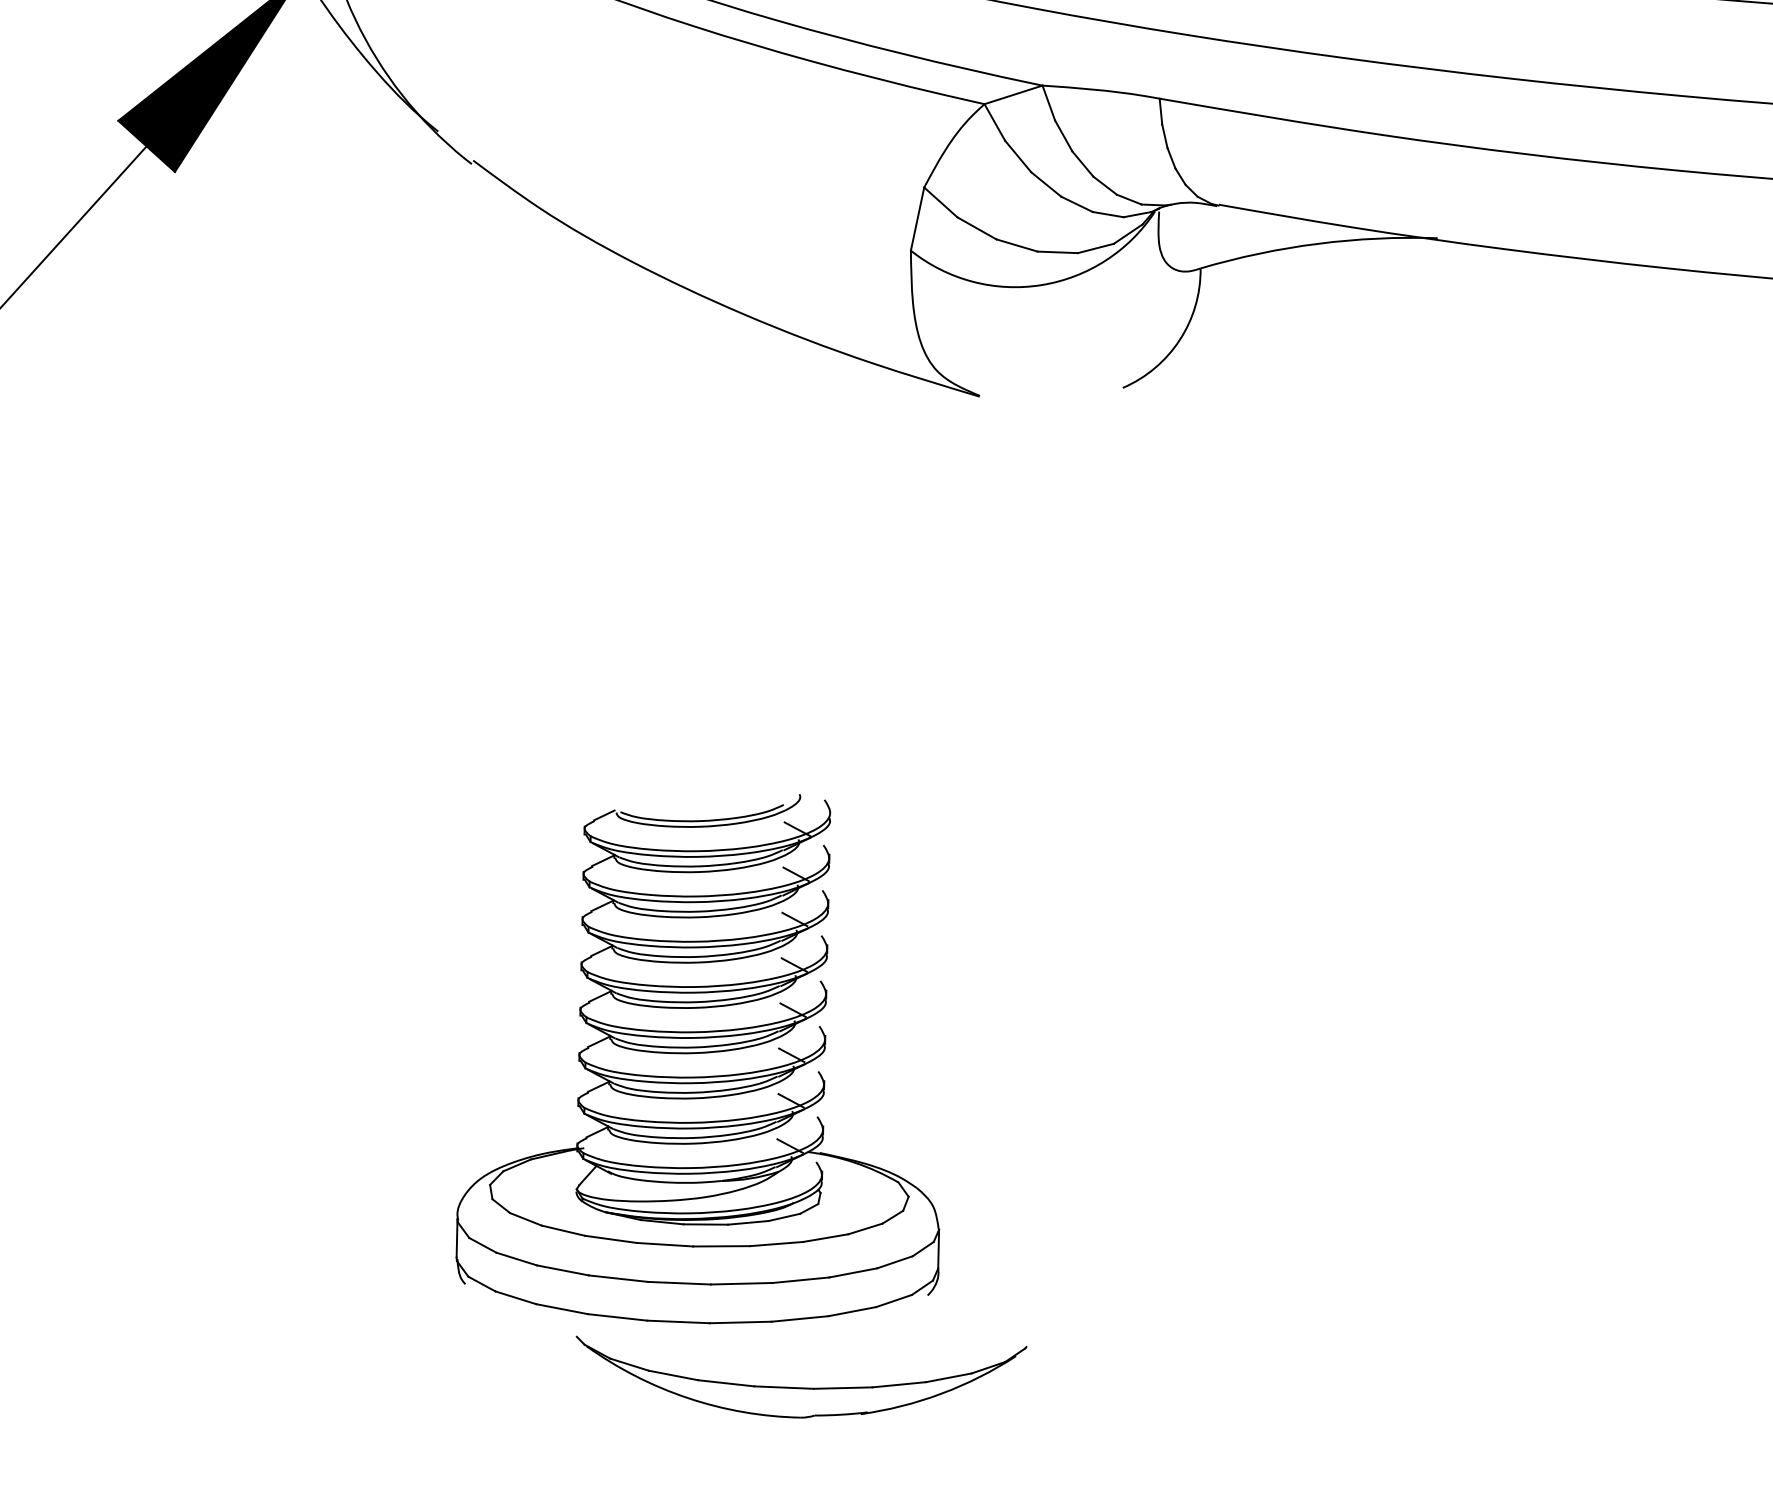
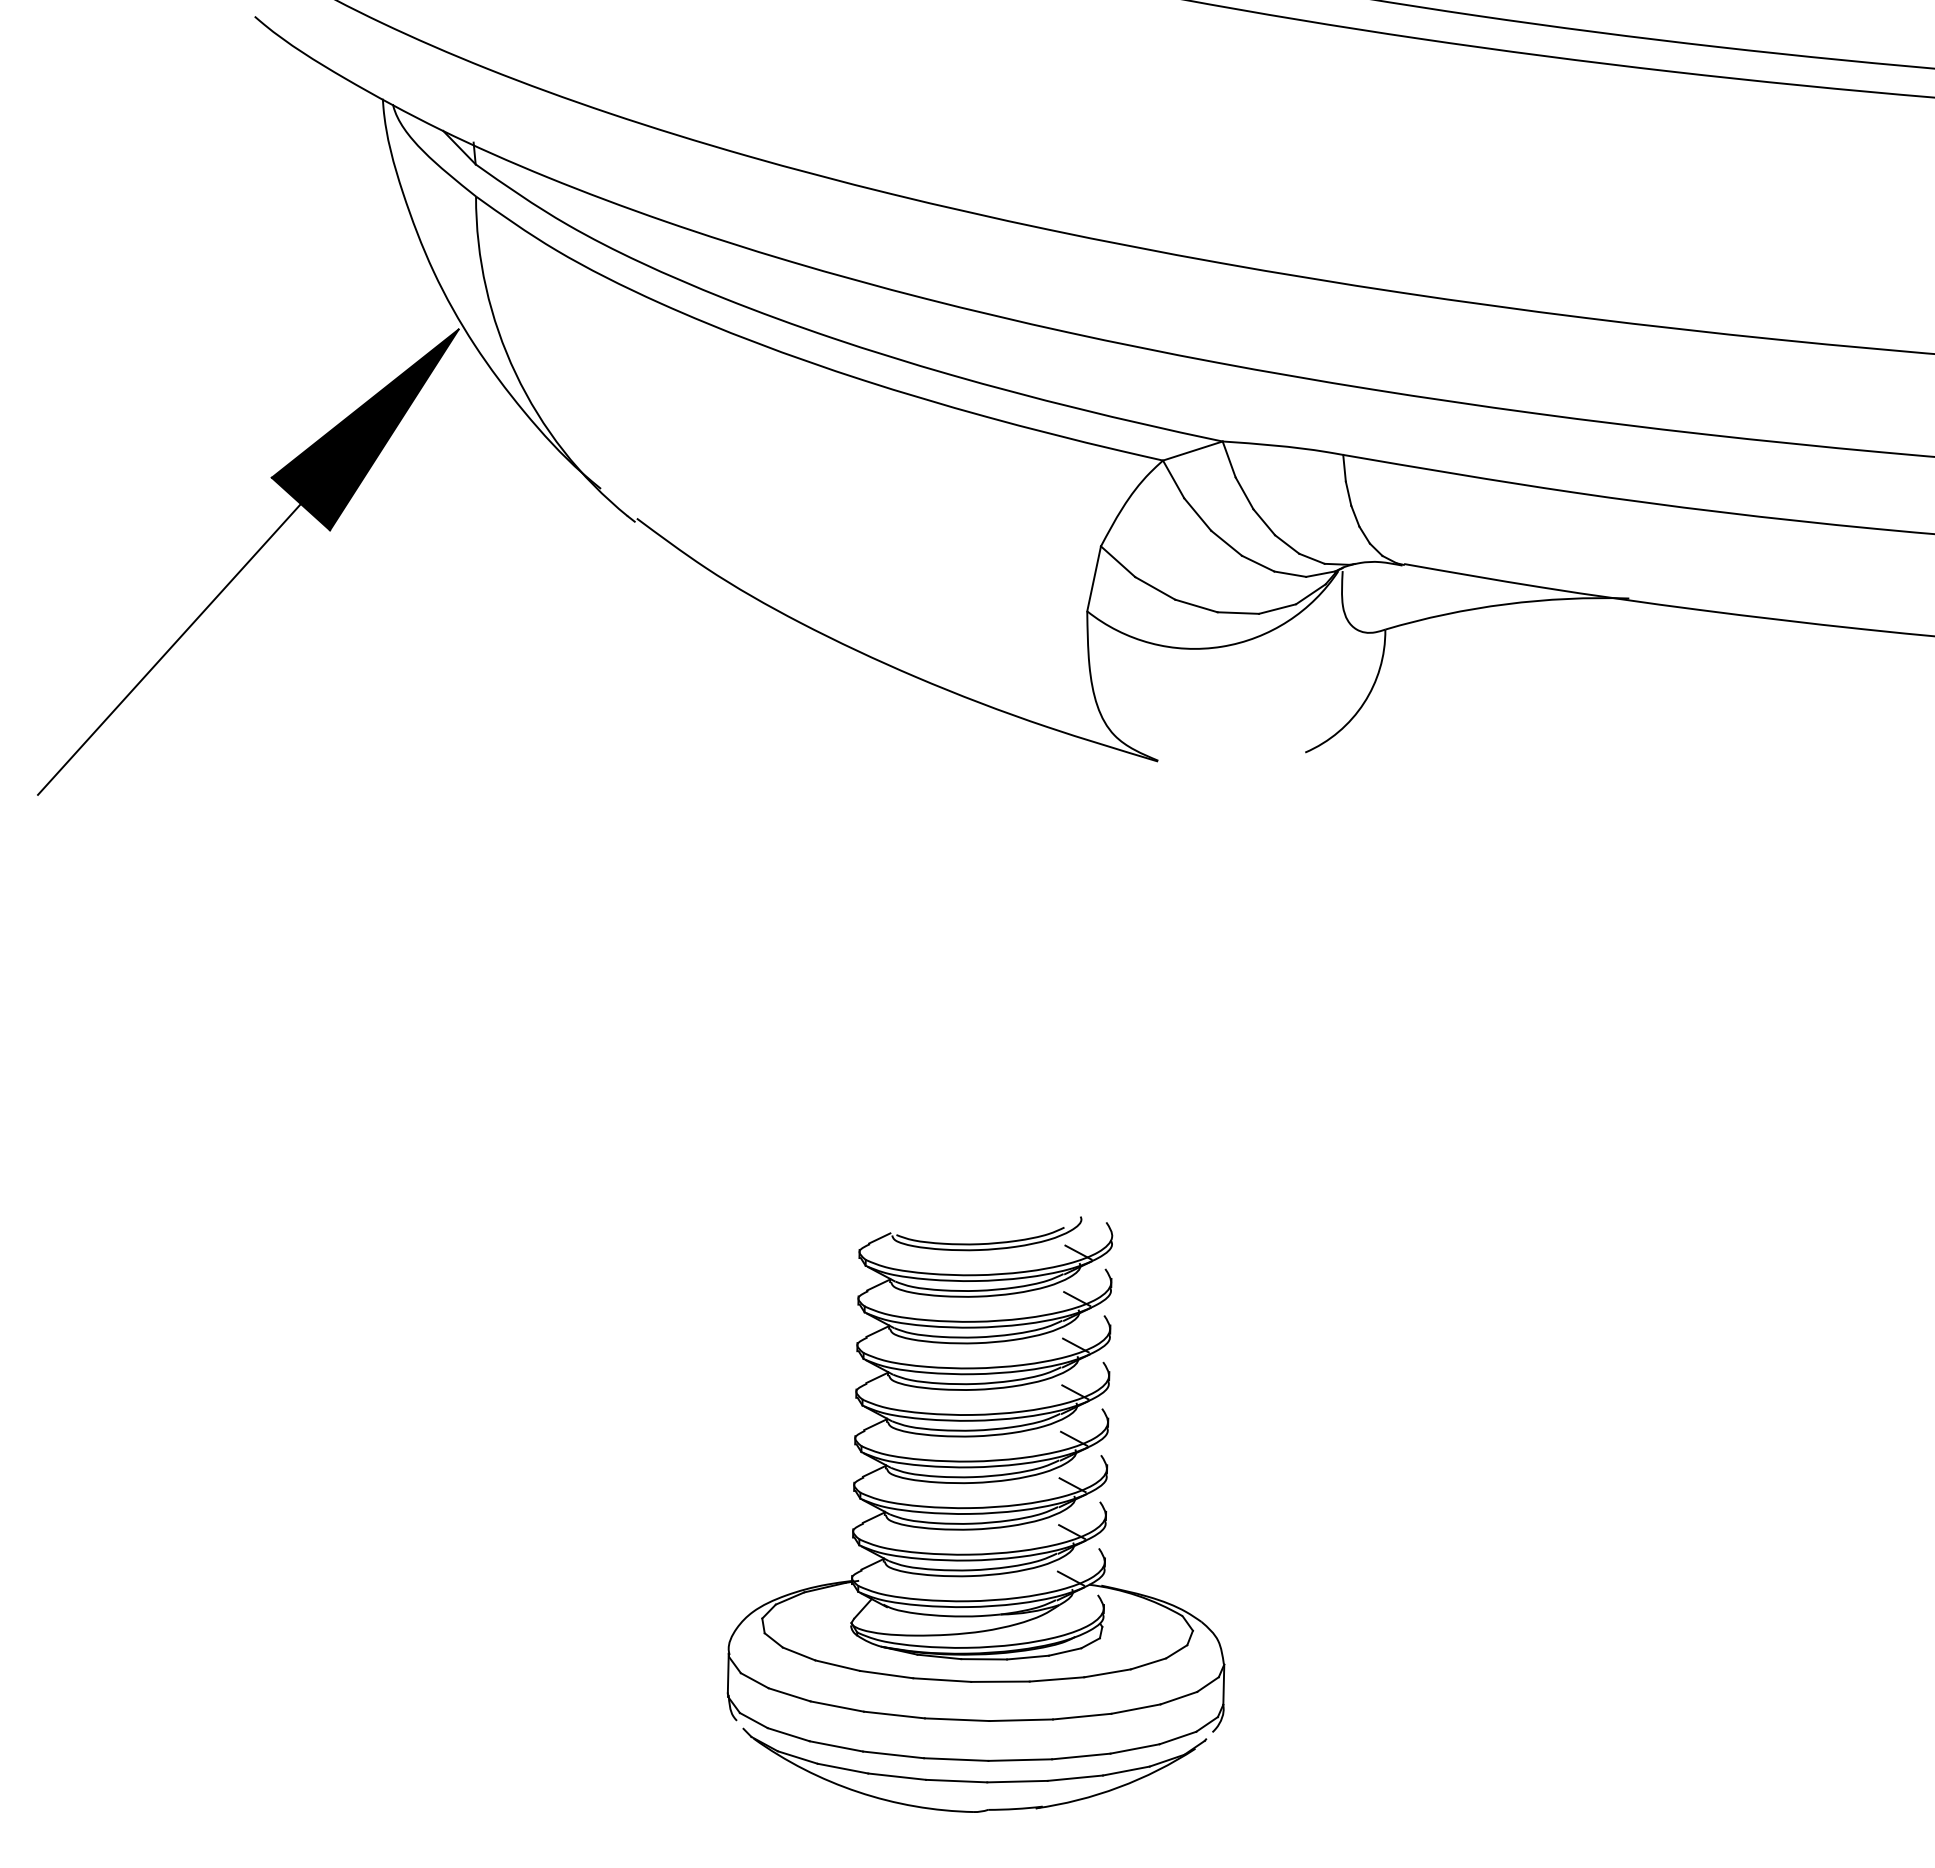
part: (697, 1058) -> (975, 1488), moved

